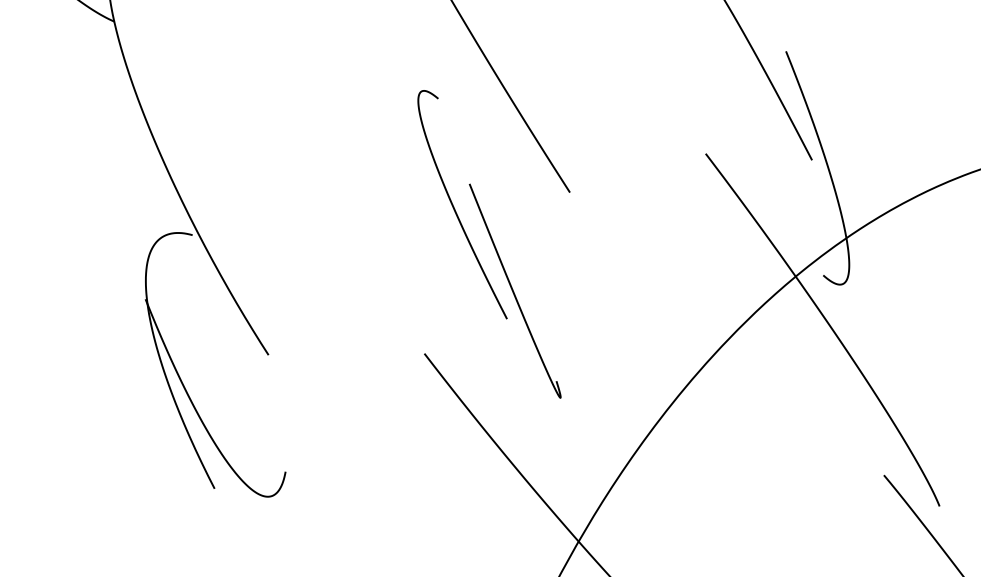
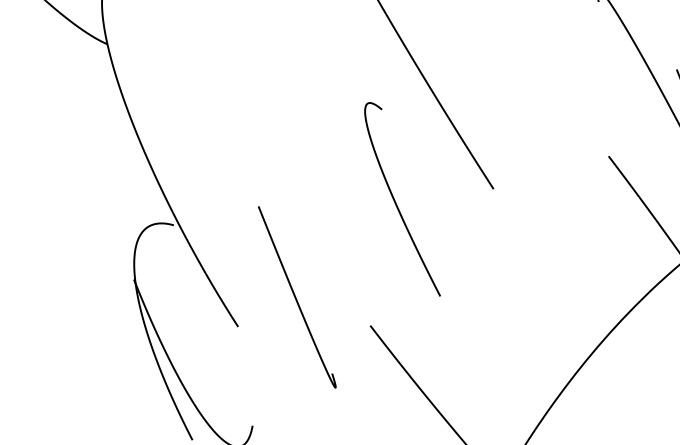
curve: (513, 290) -> (295, 296), moved

